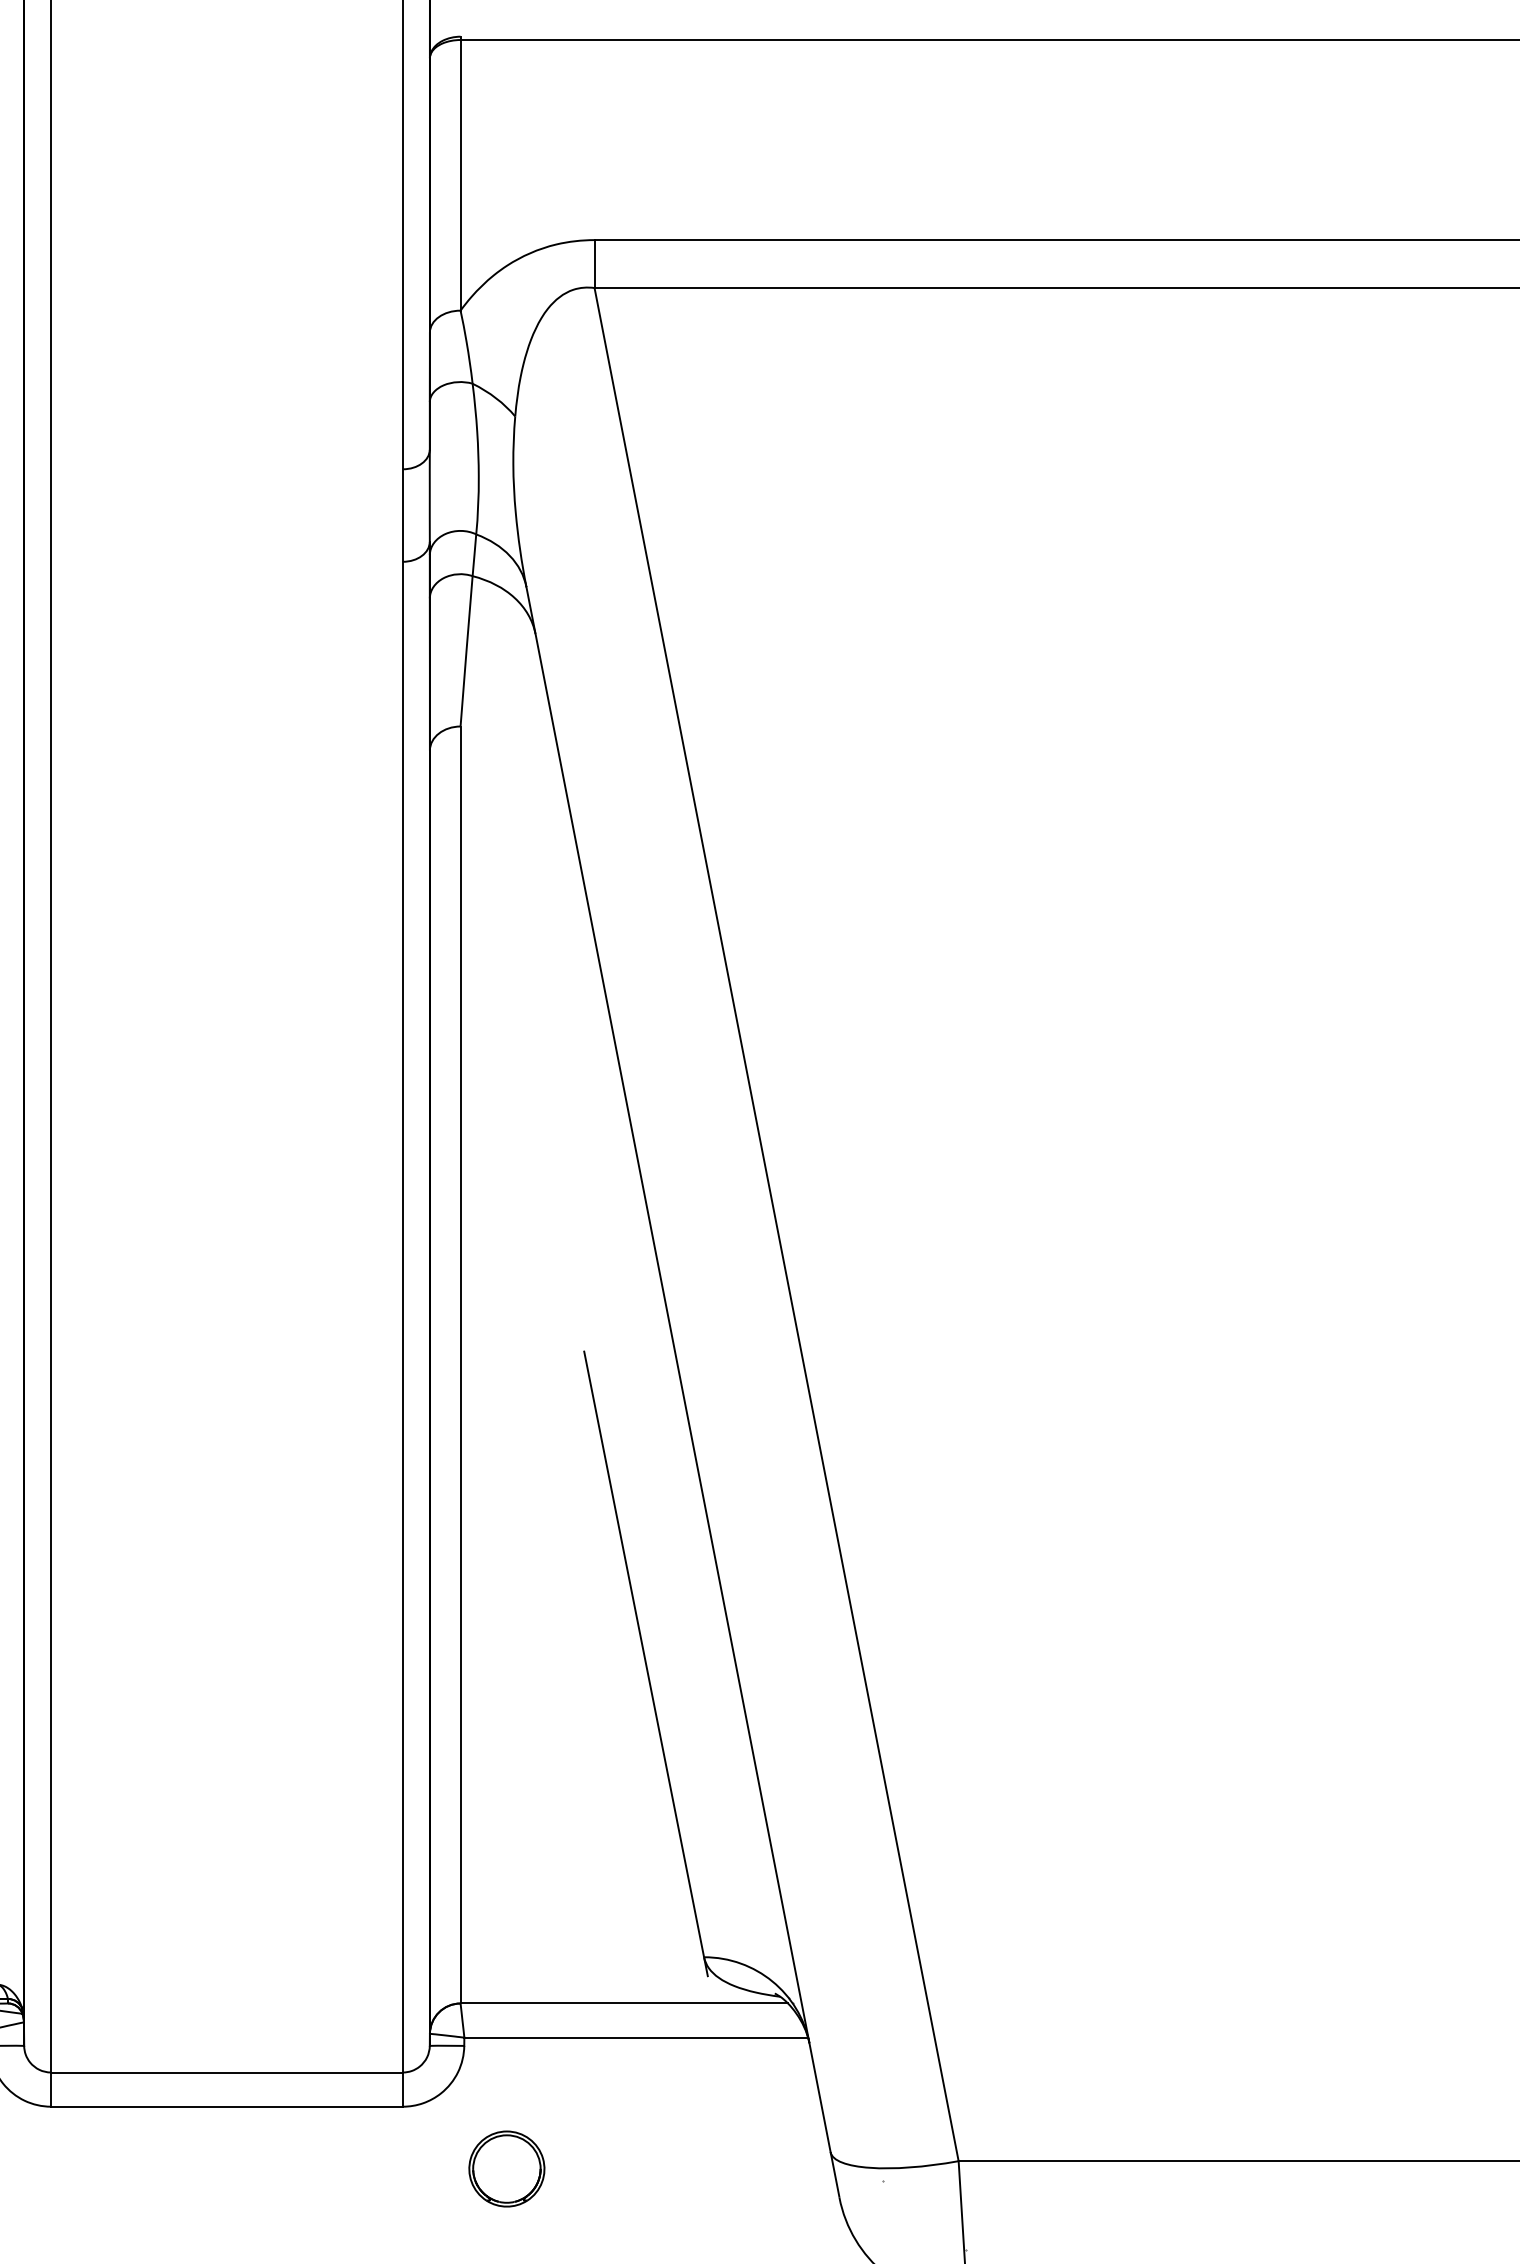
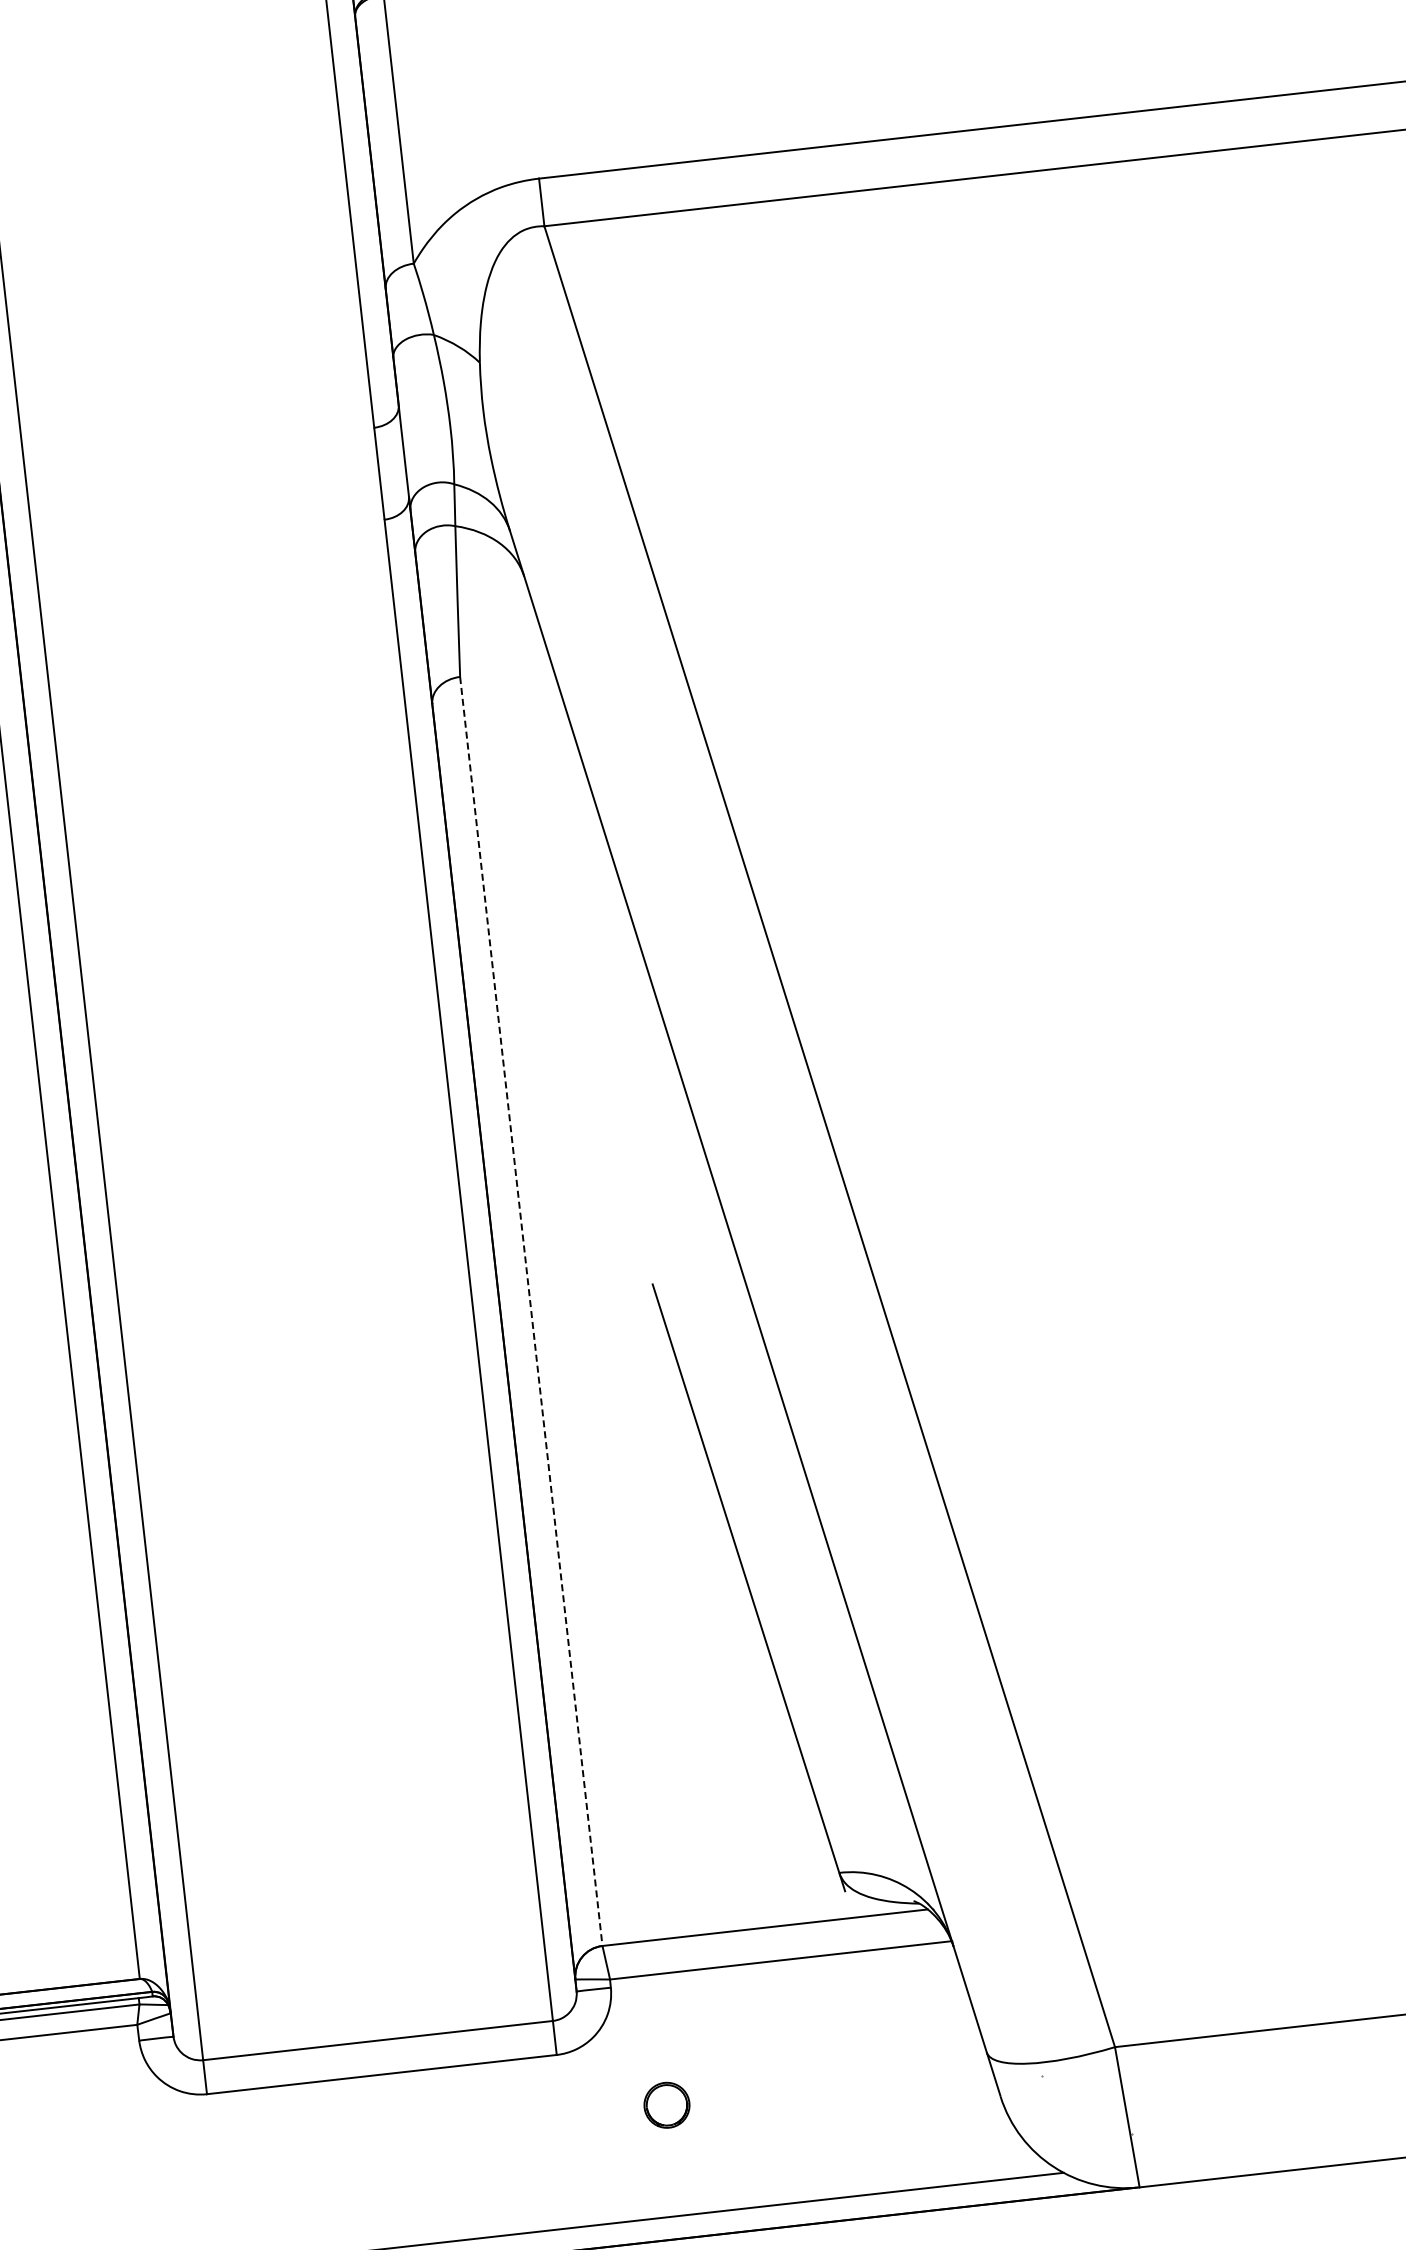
line: (460, 1365) -> (531, 1311), solid -> dashed
part: (506, 2168) -> (666, 2104), size x0.6

